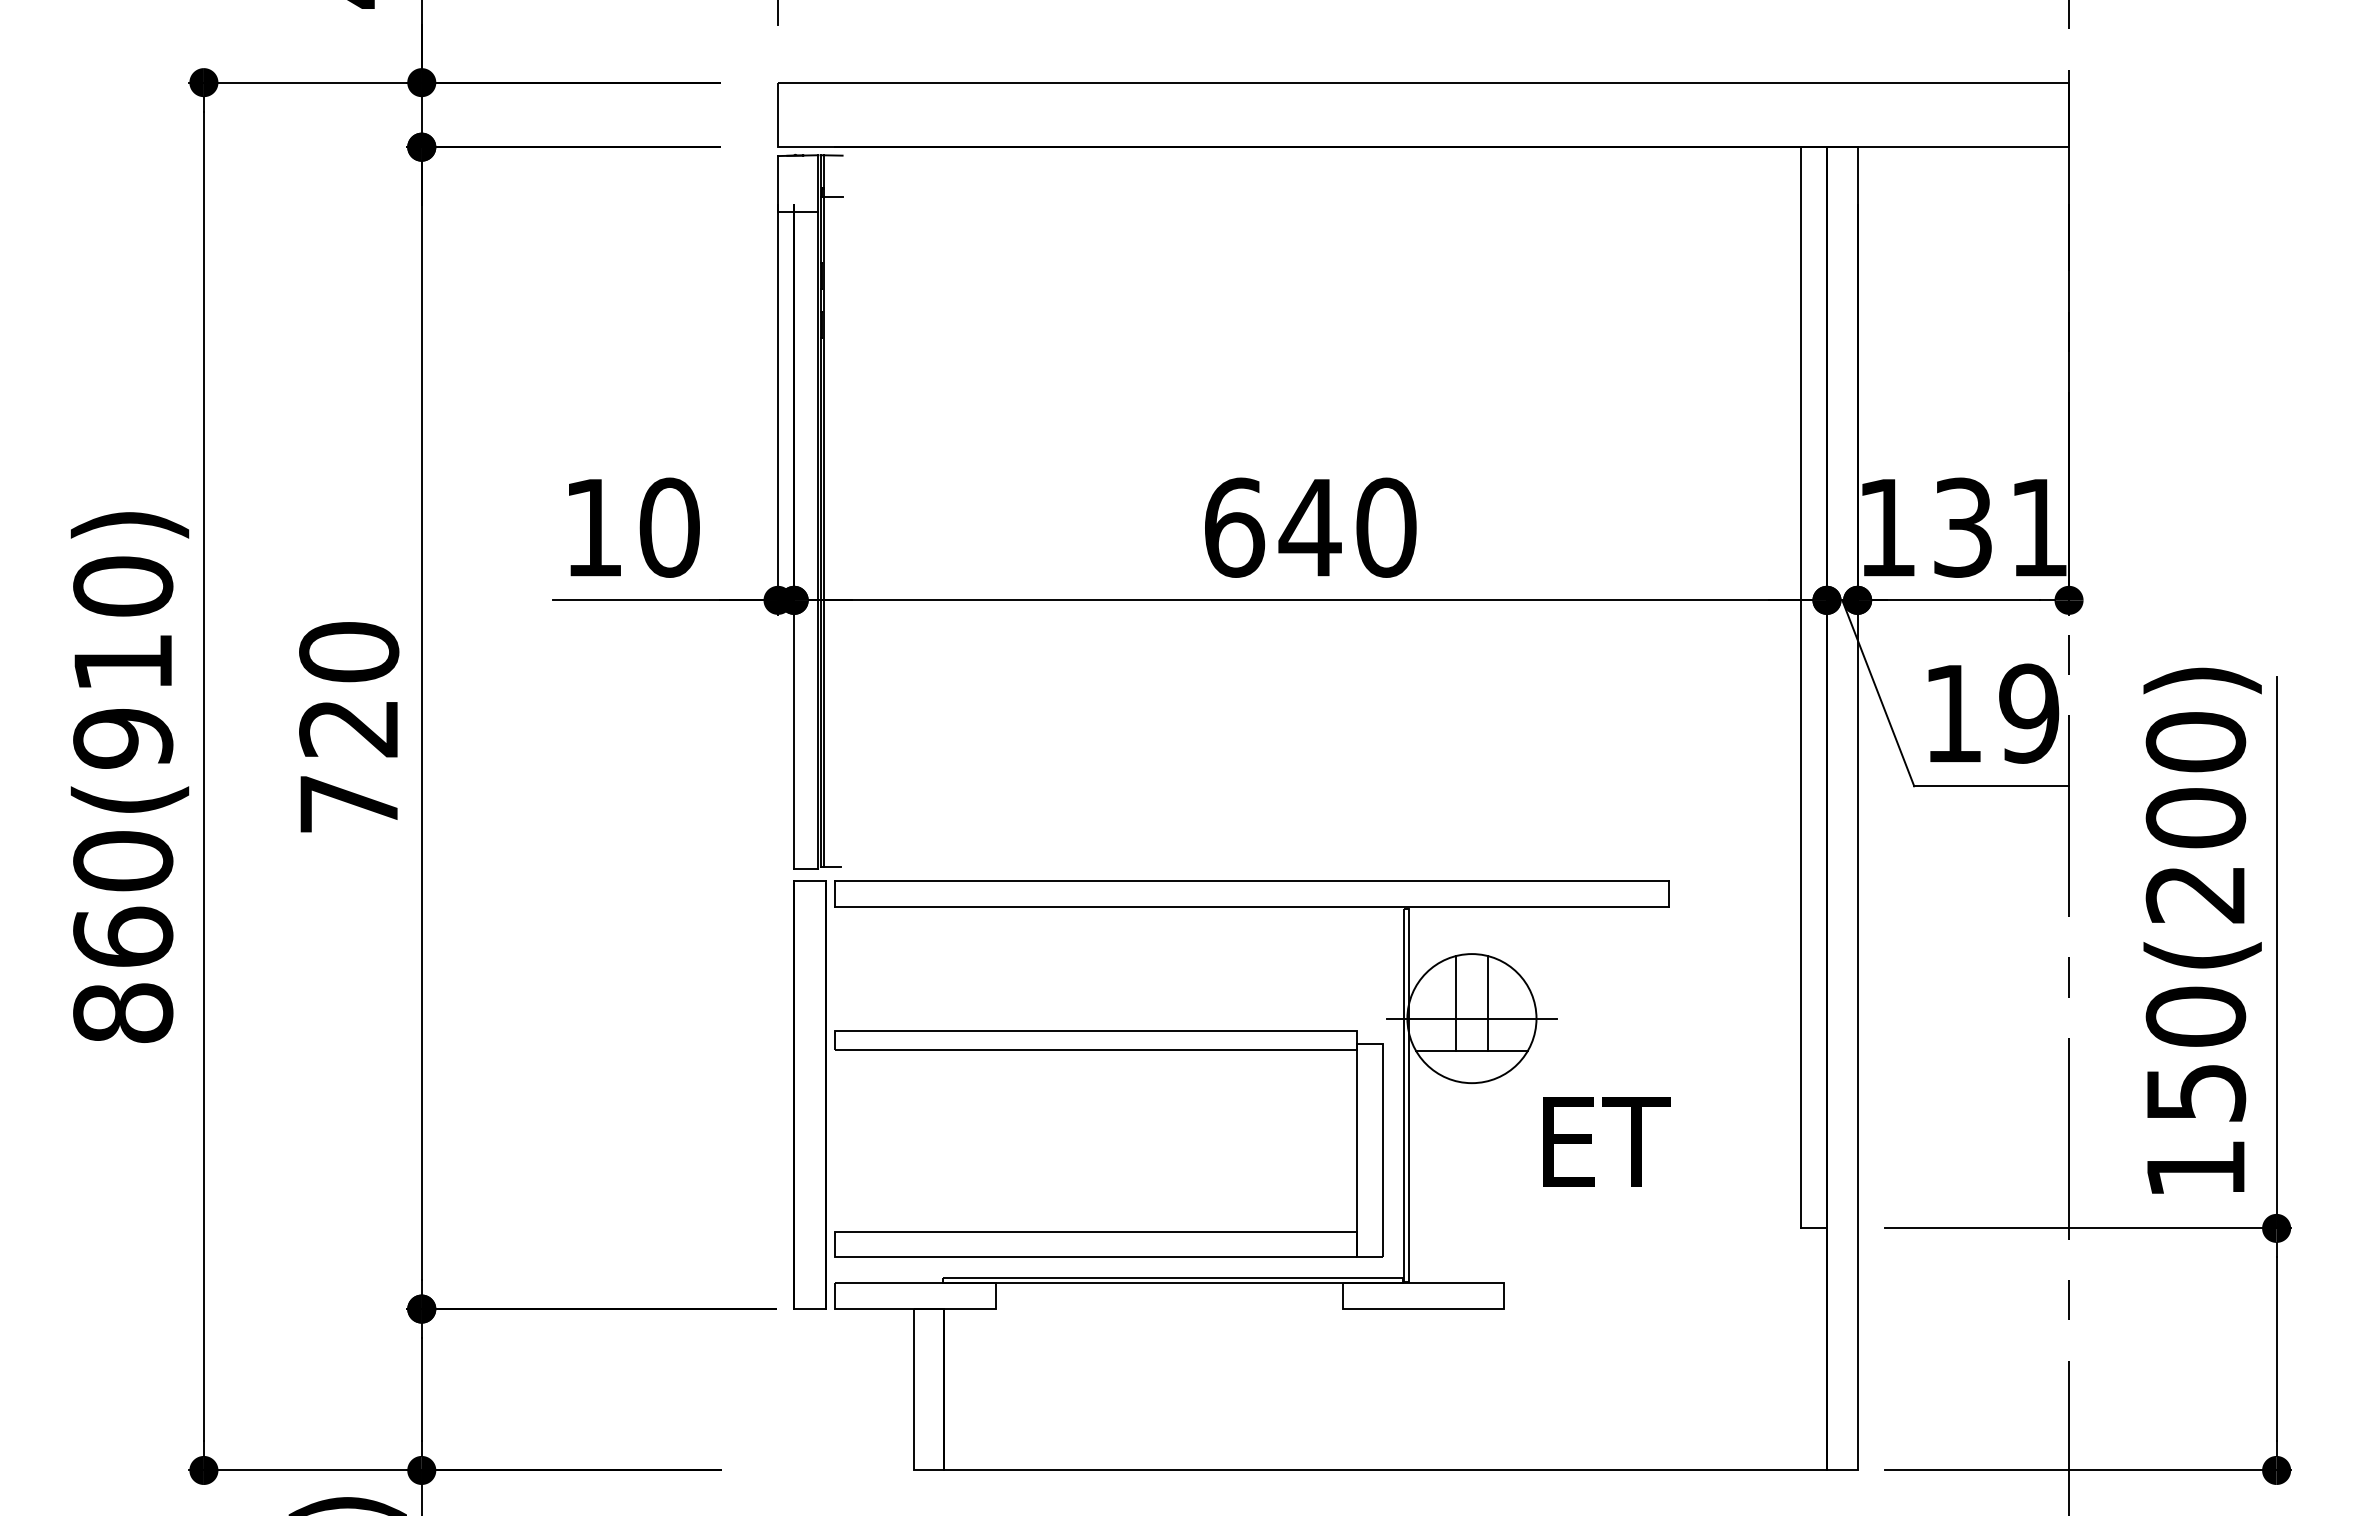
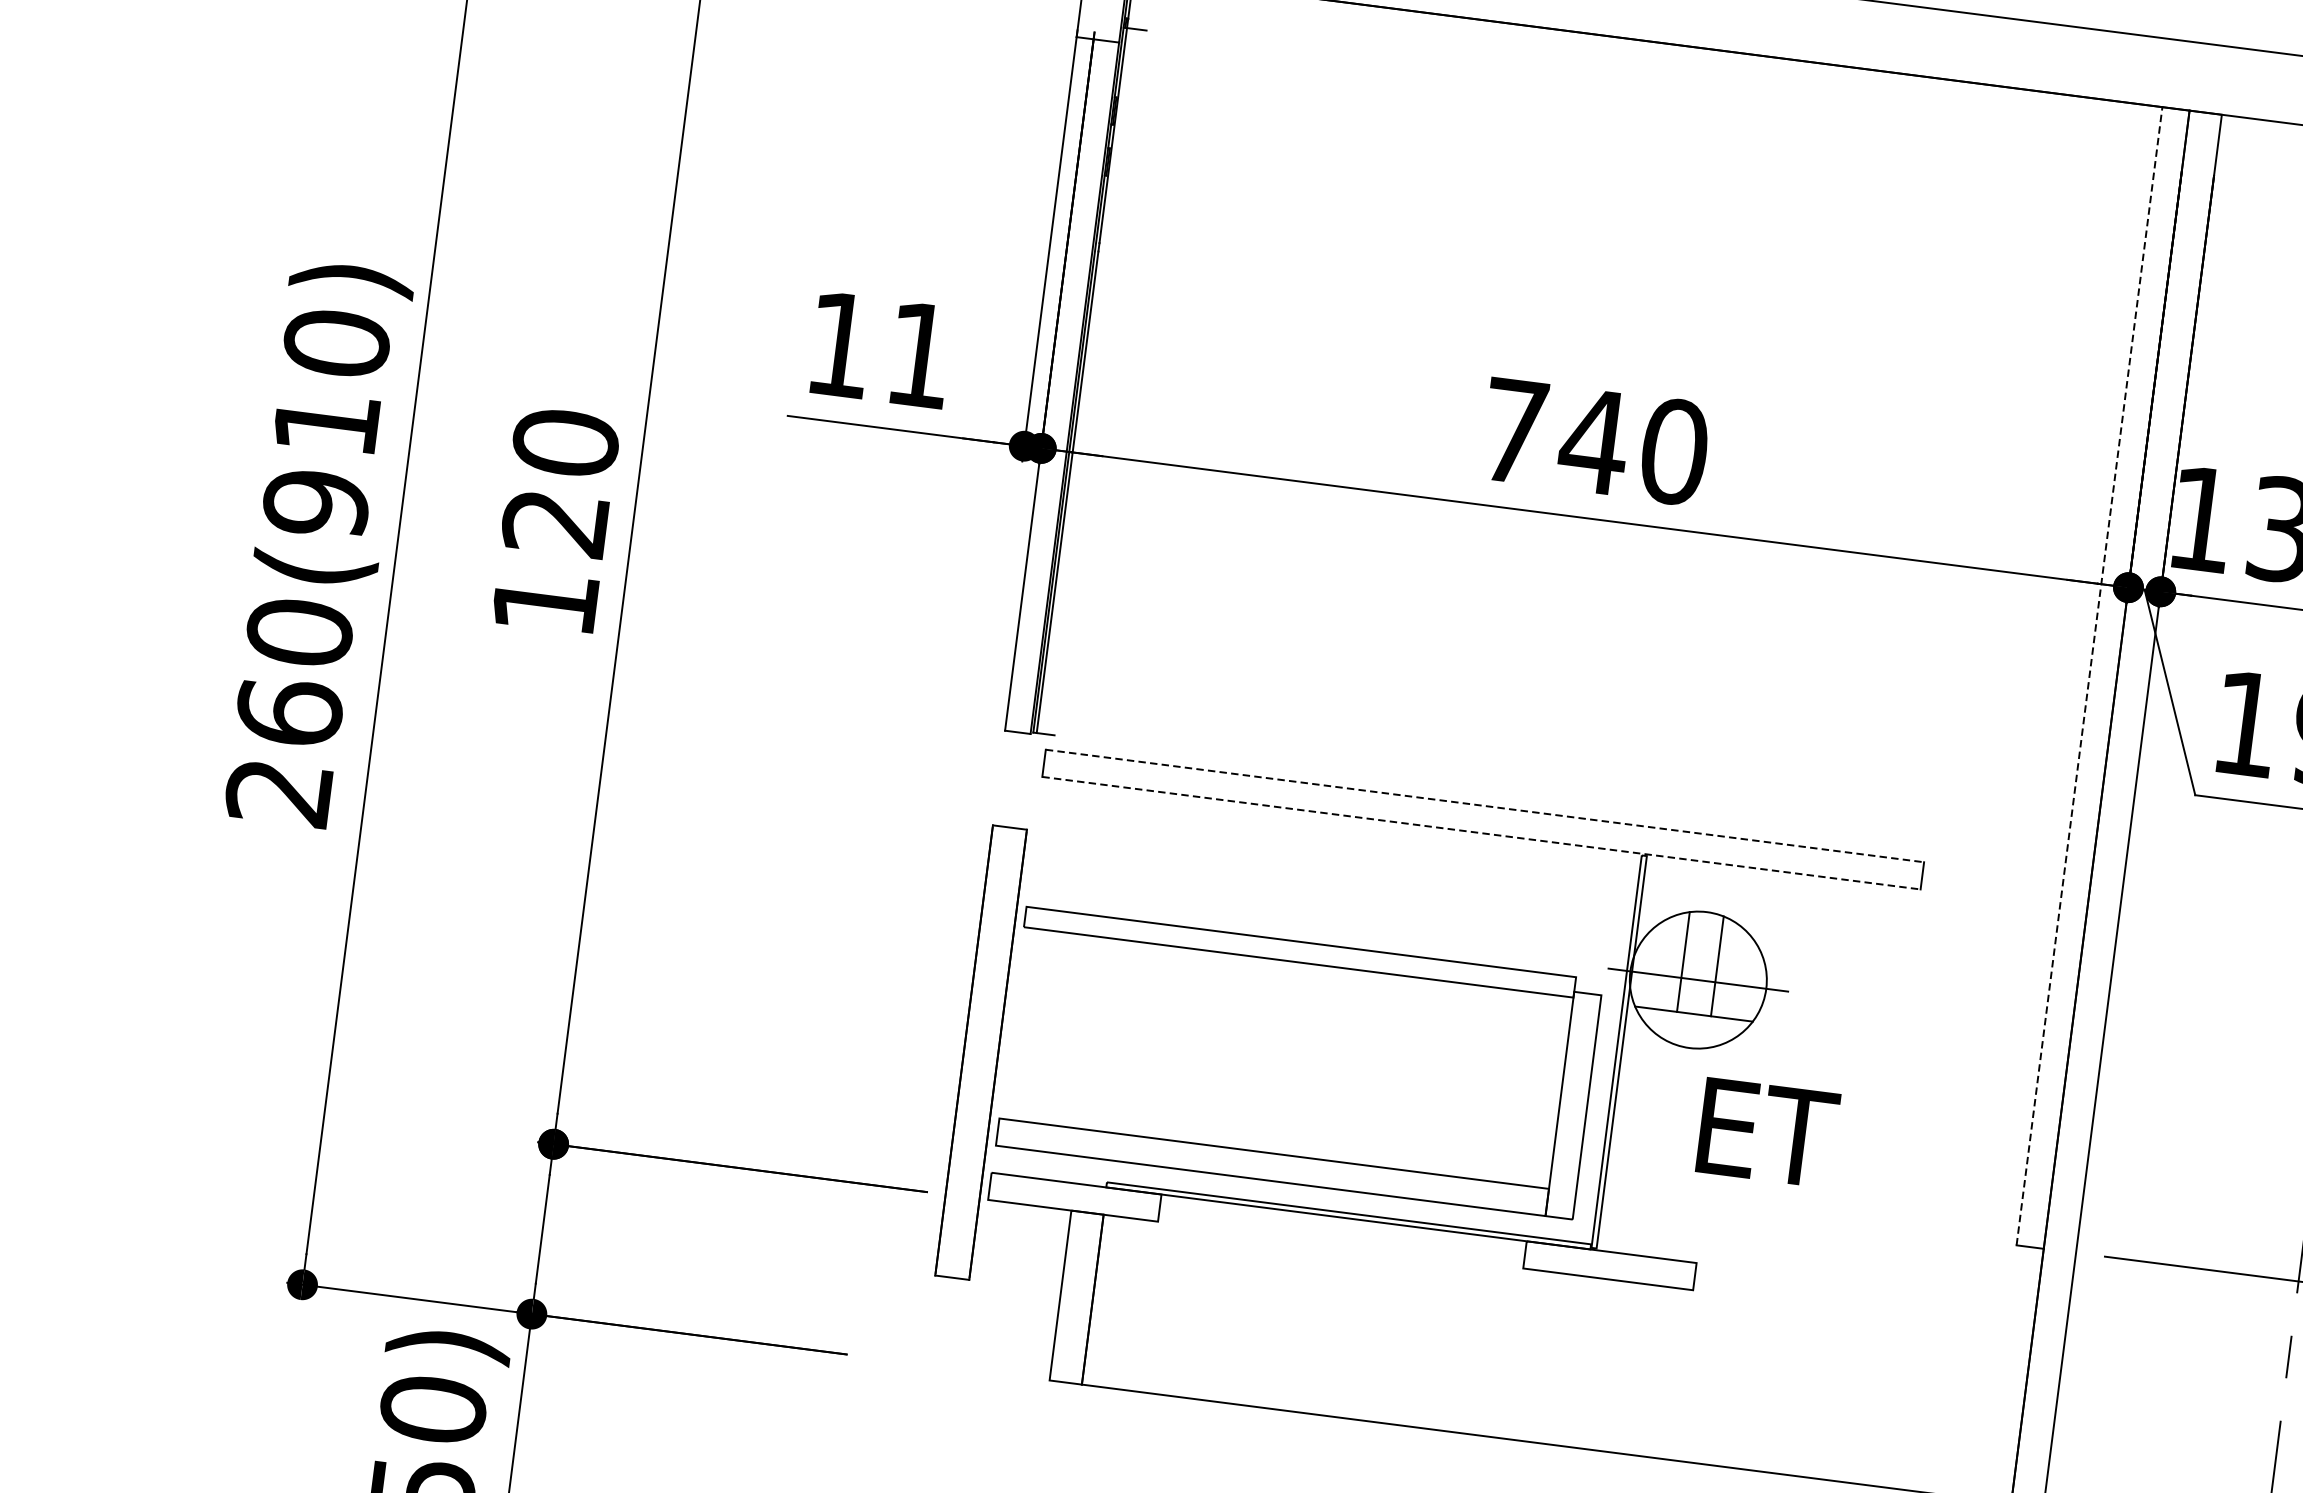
text: (669, 527) -> (919, 354), 10 -> 11
text: (1235, 527) -> (1515, 431), 640 -> 740
line: (1801, 687) -> (2089, 675), solid -> dashed
text: (348, 804) -> (544, 603), 720 -> 120
line: (1252, 881) -> (1485, 806), solid -> dashed
line: (1252, 907) -> (1482, 833), solid -> dashed
text: (123, 1012) -> (279, 791), 860(910) -> 260(910)
part: (809, 1094) -> (980, 1051), moved
text: (1606, 1141) -> (1768, 1132), moved

